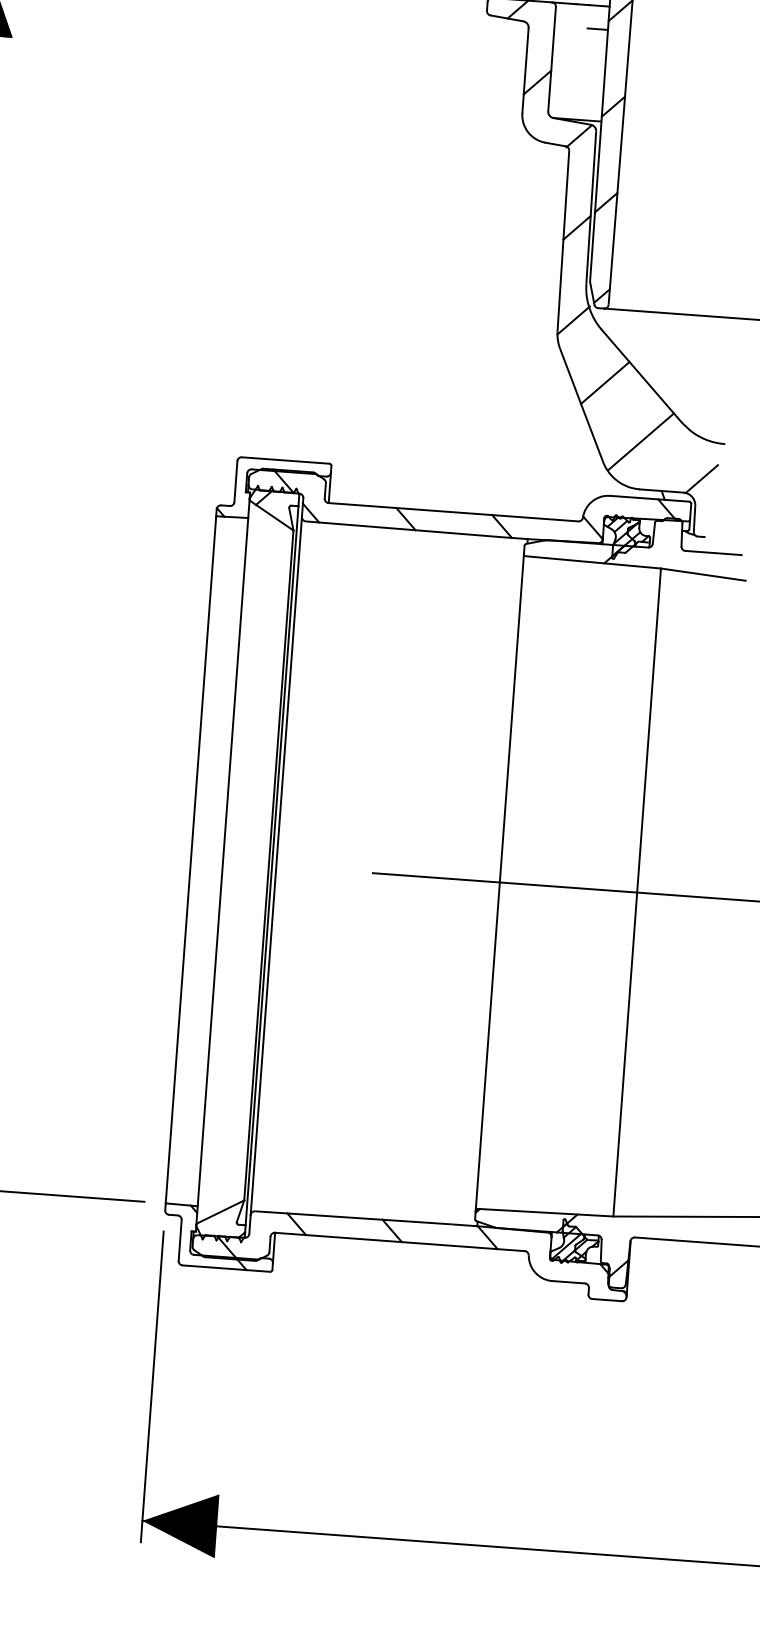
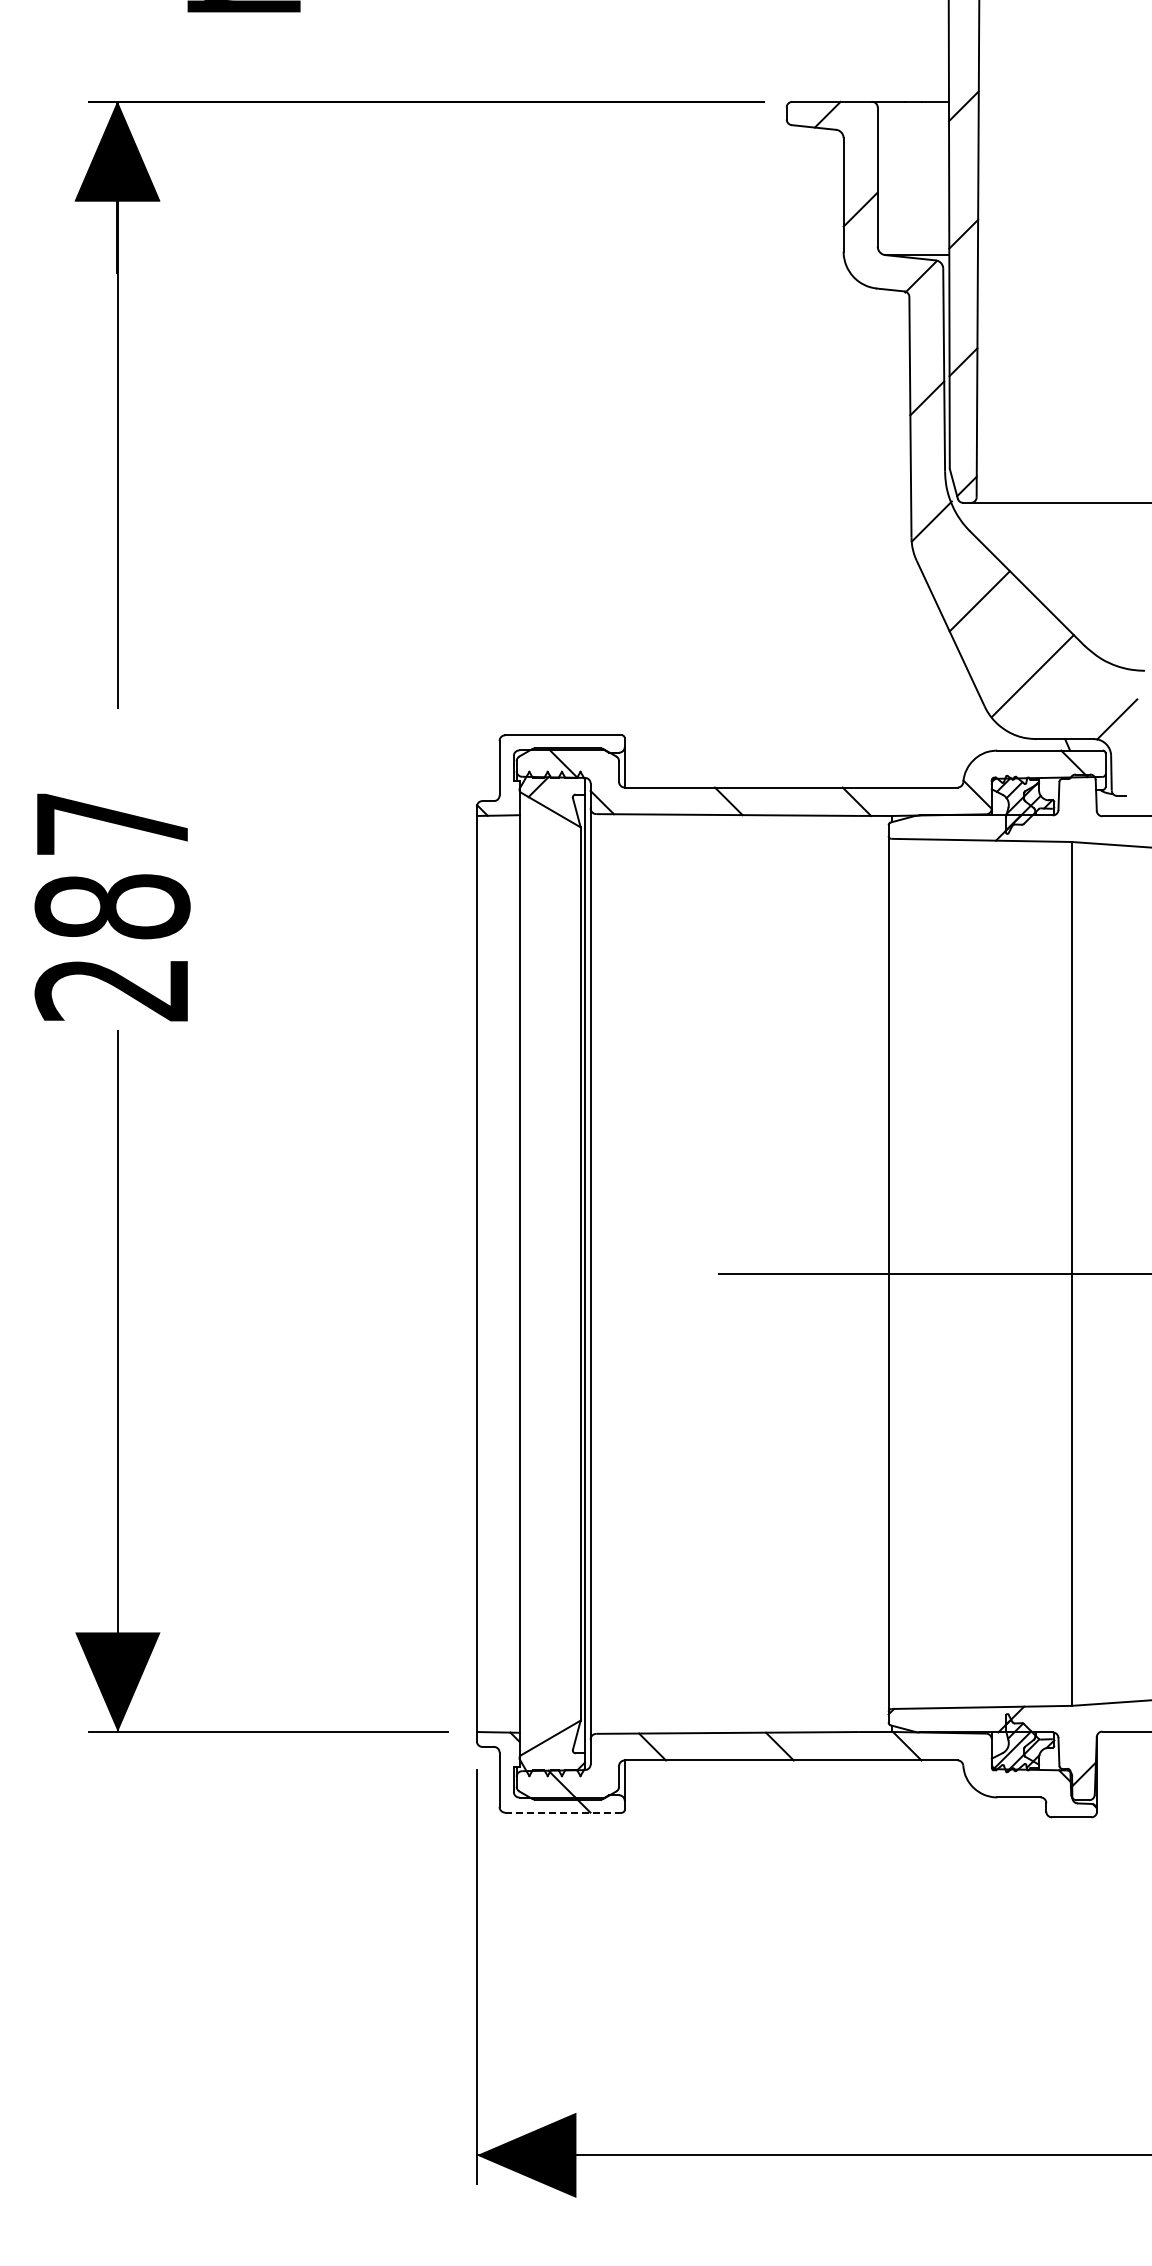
line: (597, 28) -> (934, 132), removed
line: (227, 1268) -> (564, 1812), solid -> dashed

